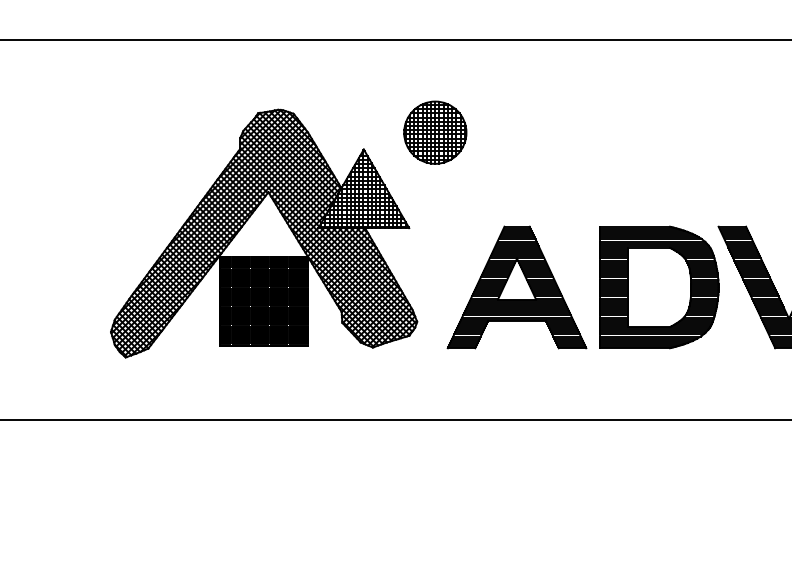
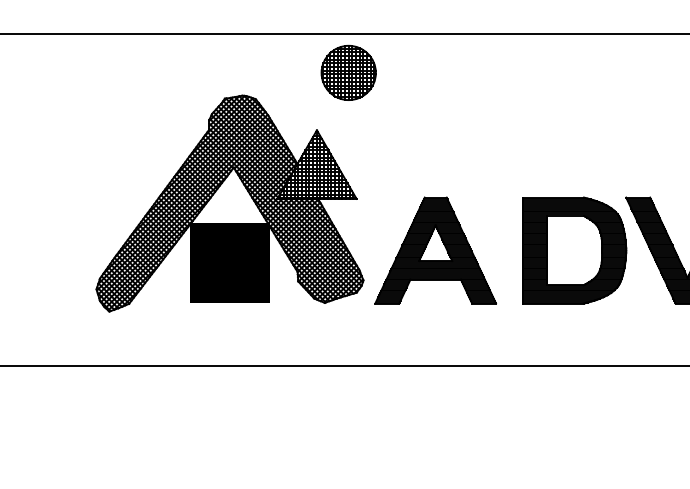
part: (435, 132) -> (348, 72), moved
part: (516, 287) -> (435, 250), moved

